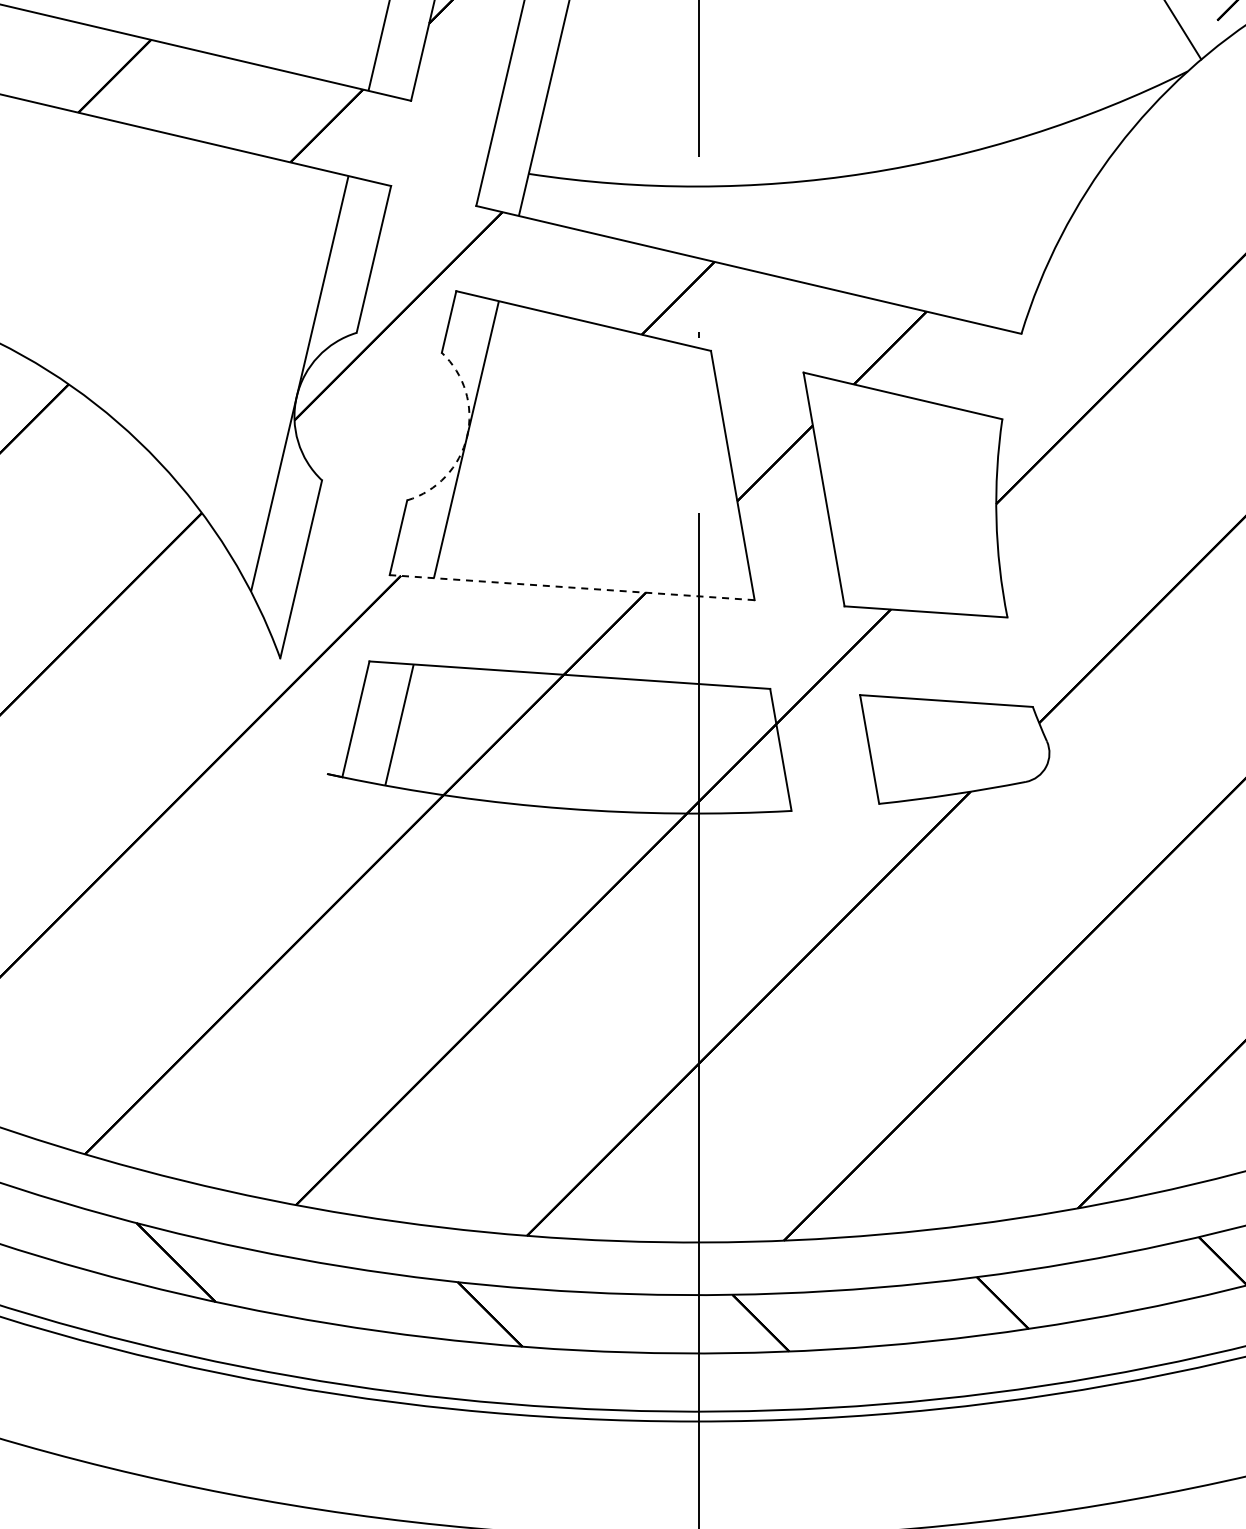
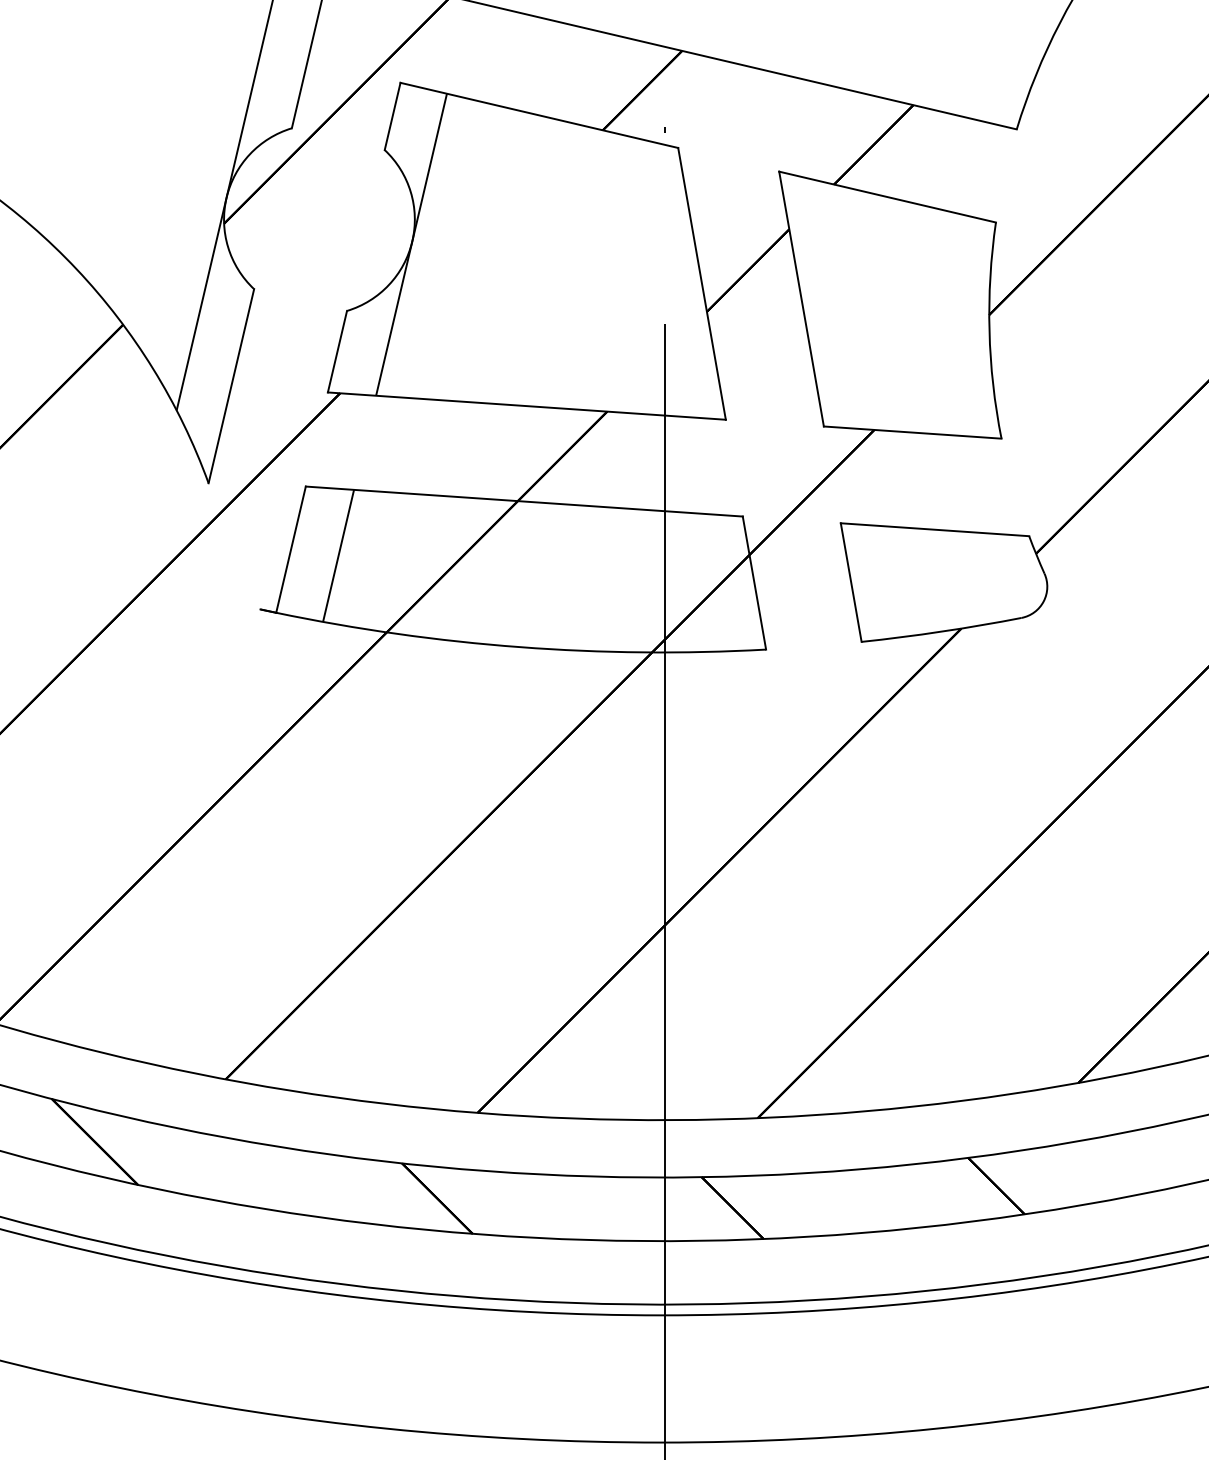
arc: (467, 436) -> (412, 241), dashed -> solid
line: (572, 587) -> (527, 405), dashed -> solid

